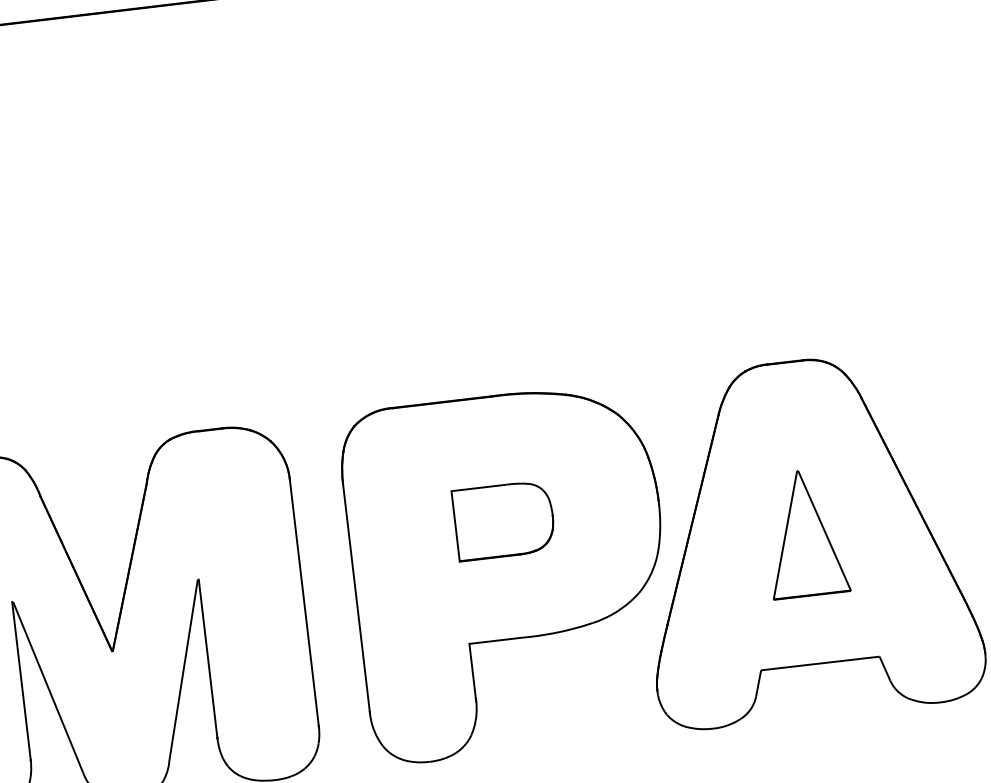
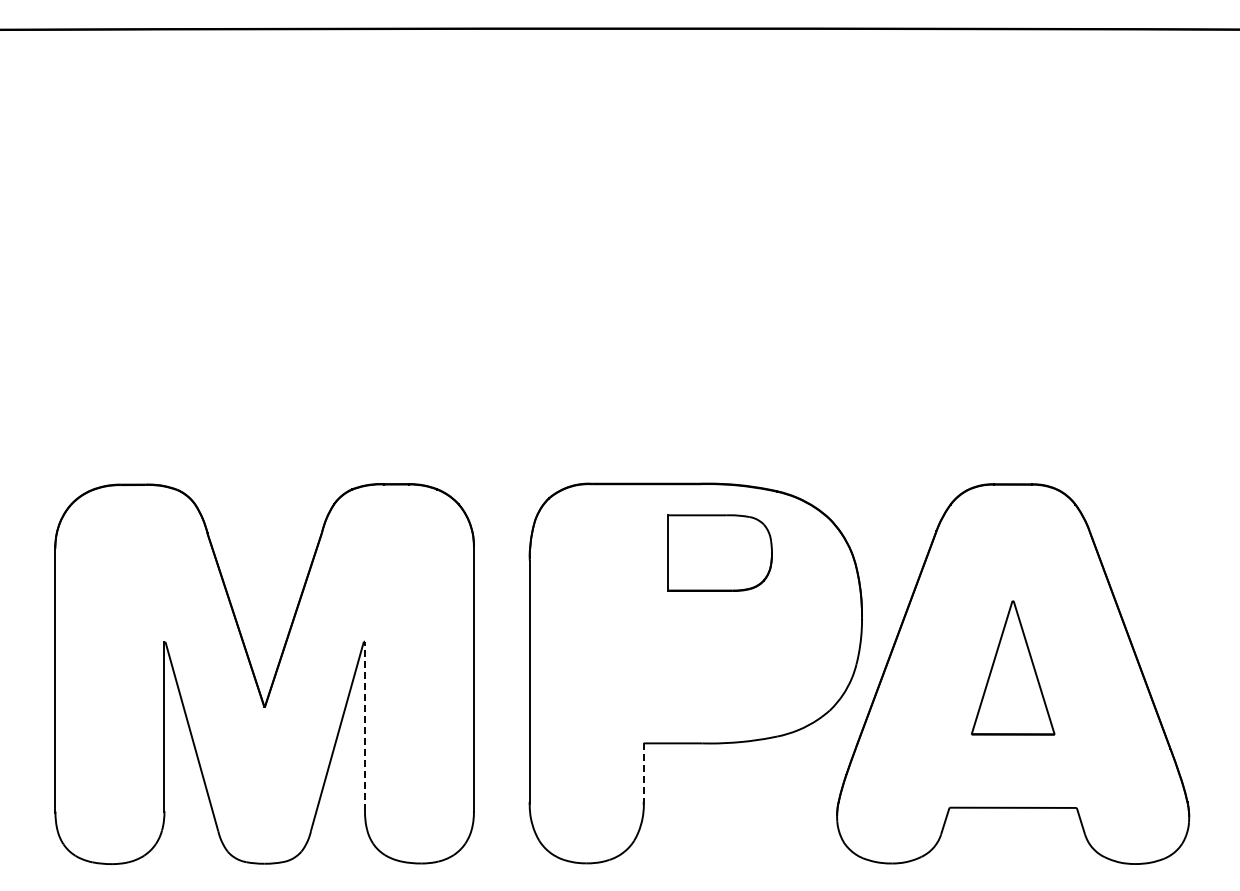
part: (503, 520) -> (719, 552), moved
line: (208, 658) -> (365, 726), solid -> dashed
line: (472, 671) -> (643, 773), solid -> dashed

